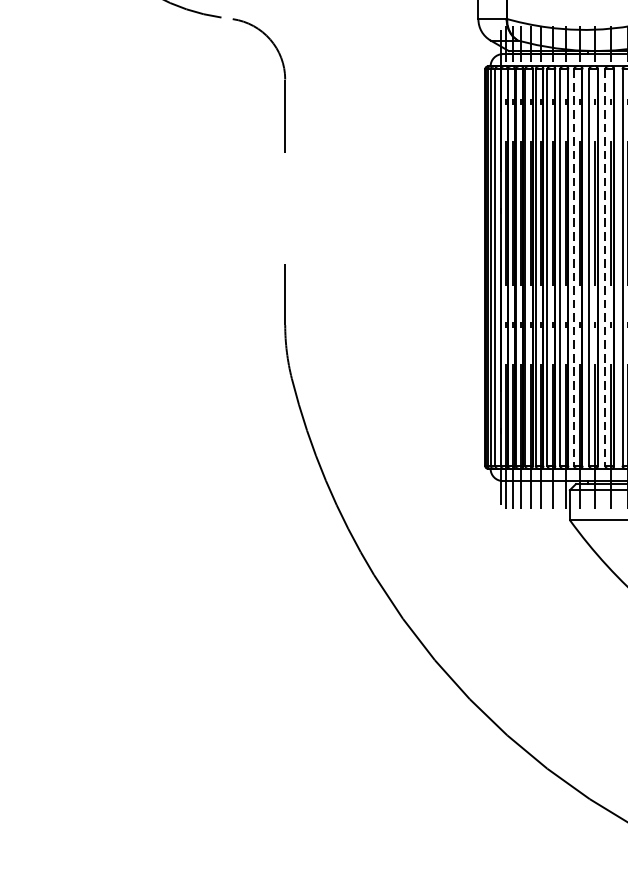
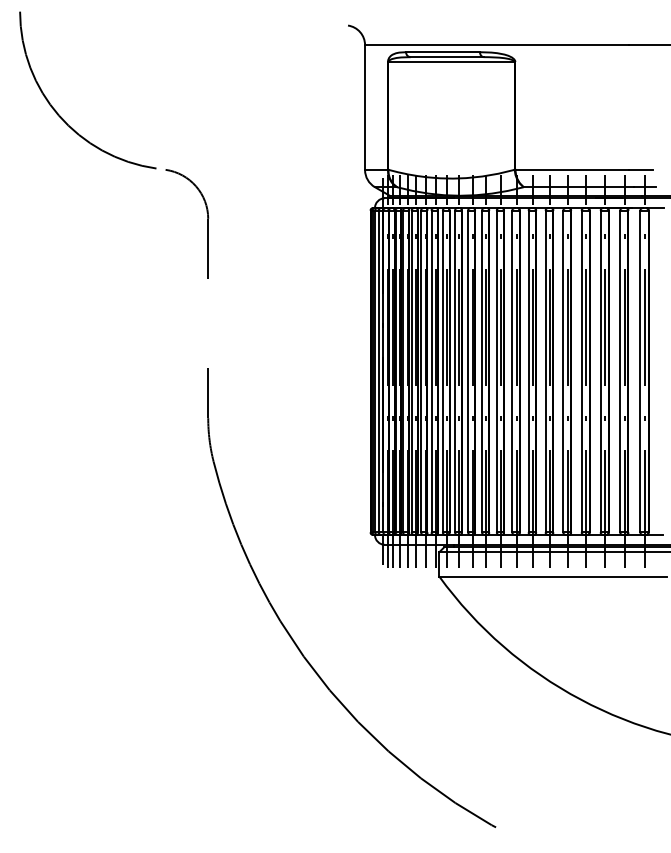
line: (573, 267) -> (442, 371), dashed -> solid
line: (605, 267) -> (468, 371), dashed -> solid

